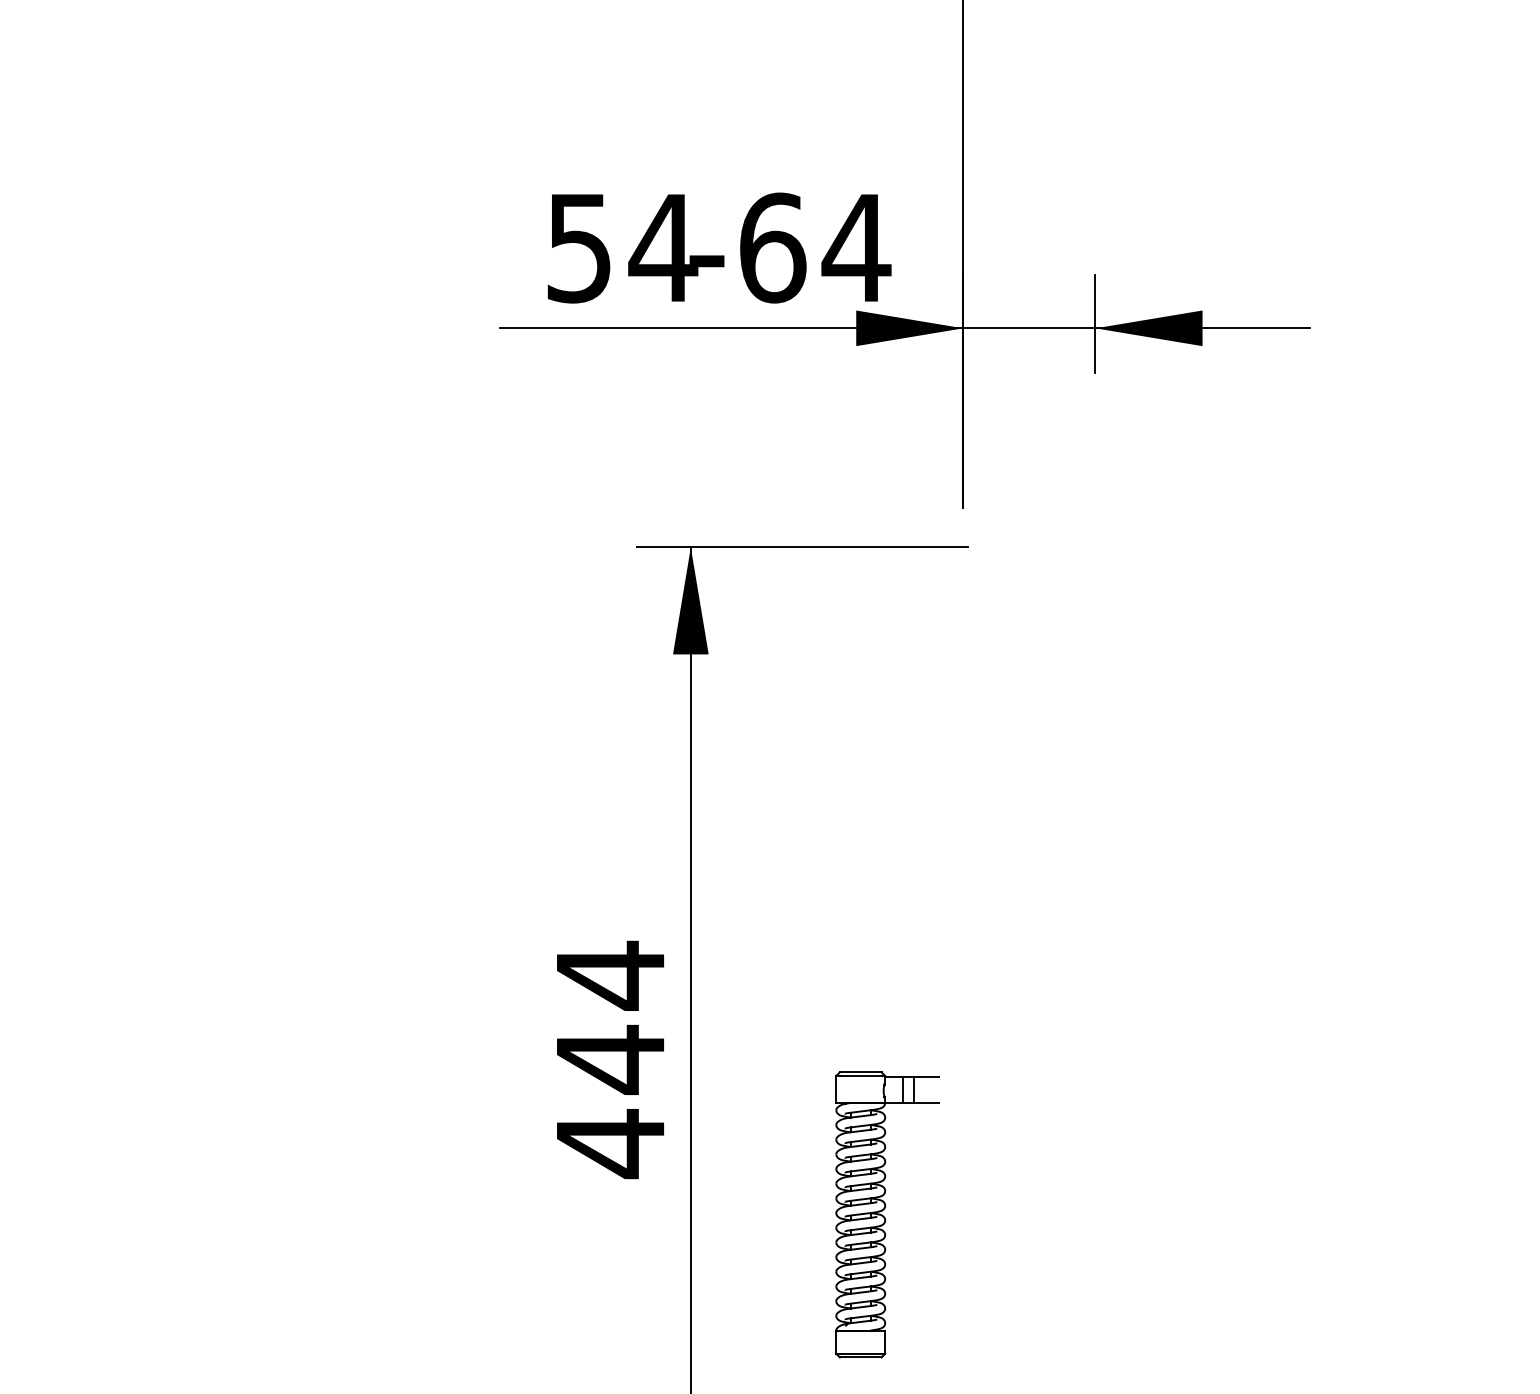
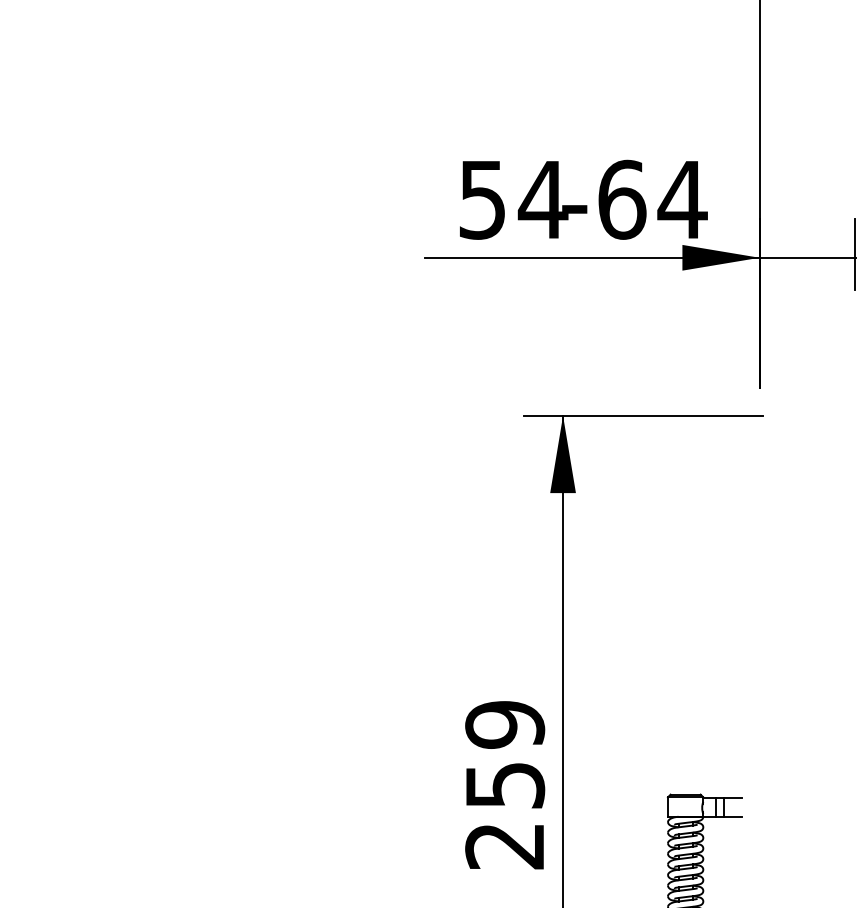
text: (610, 1059) -> (505, 785), 444 -> 259

